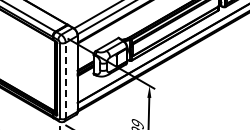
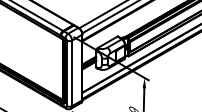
line: (65, 80) -> (71, 73), dashed -> solid

